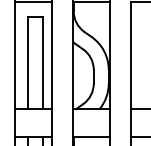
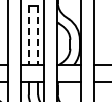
line: (27, 64) -> (28, 36), solid -> dashed
line: (43, 64) -> (38, 36), solid -> dashed

